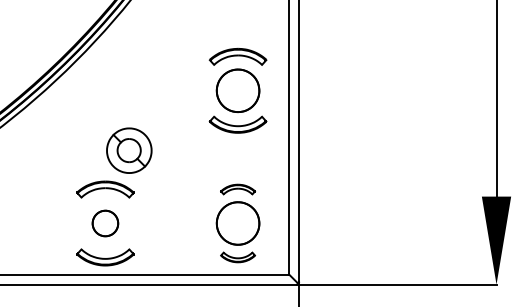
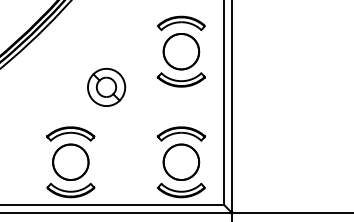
part: (129, 150) -> (106, 87), moved
part: (237, 189) -> (180, 133), size x1.67
part: (105, 223) -> (70, 162), size x1.67
part: (237, 257) -> (180, 190), size x1.67

